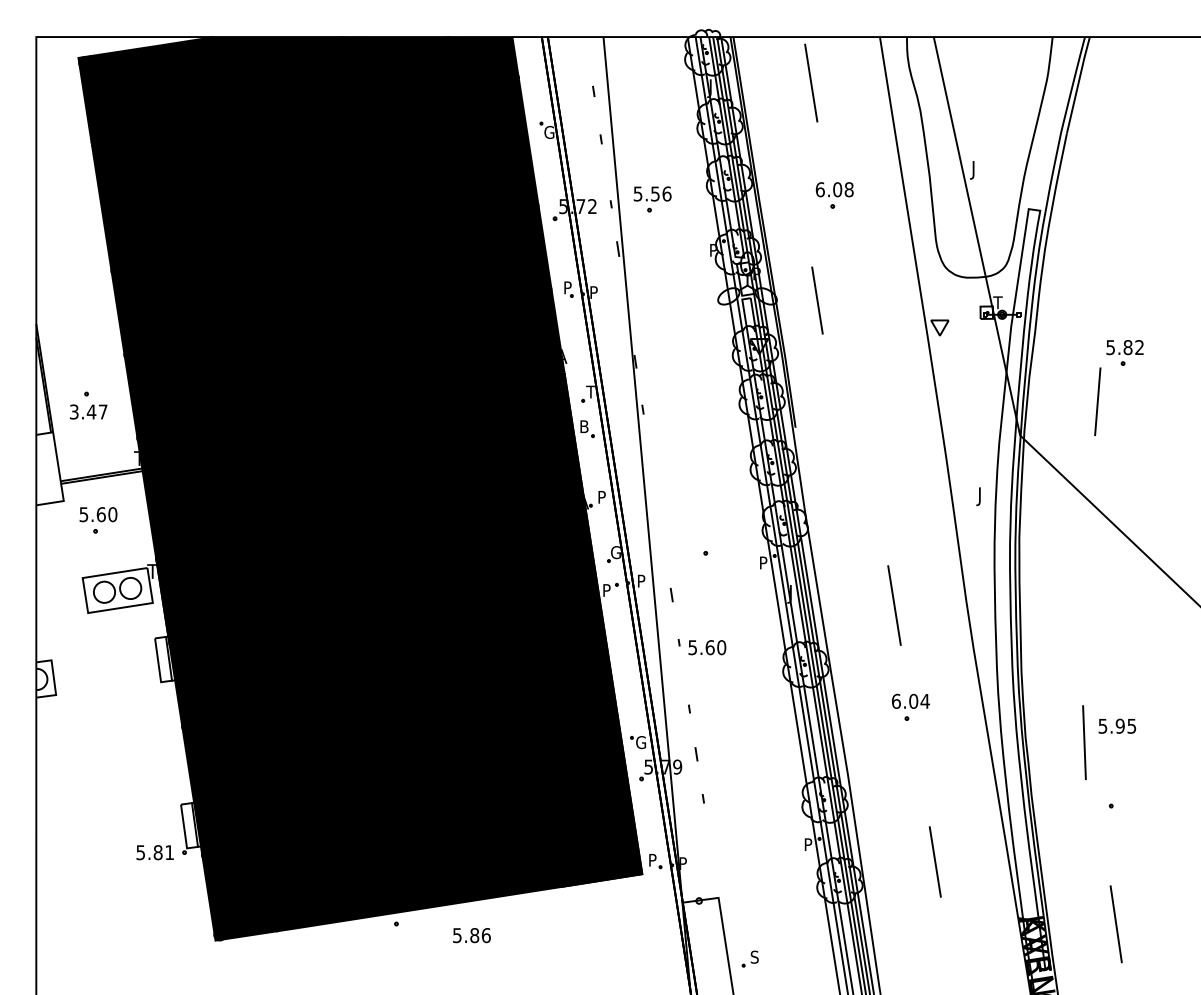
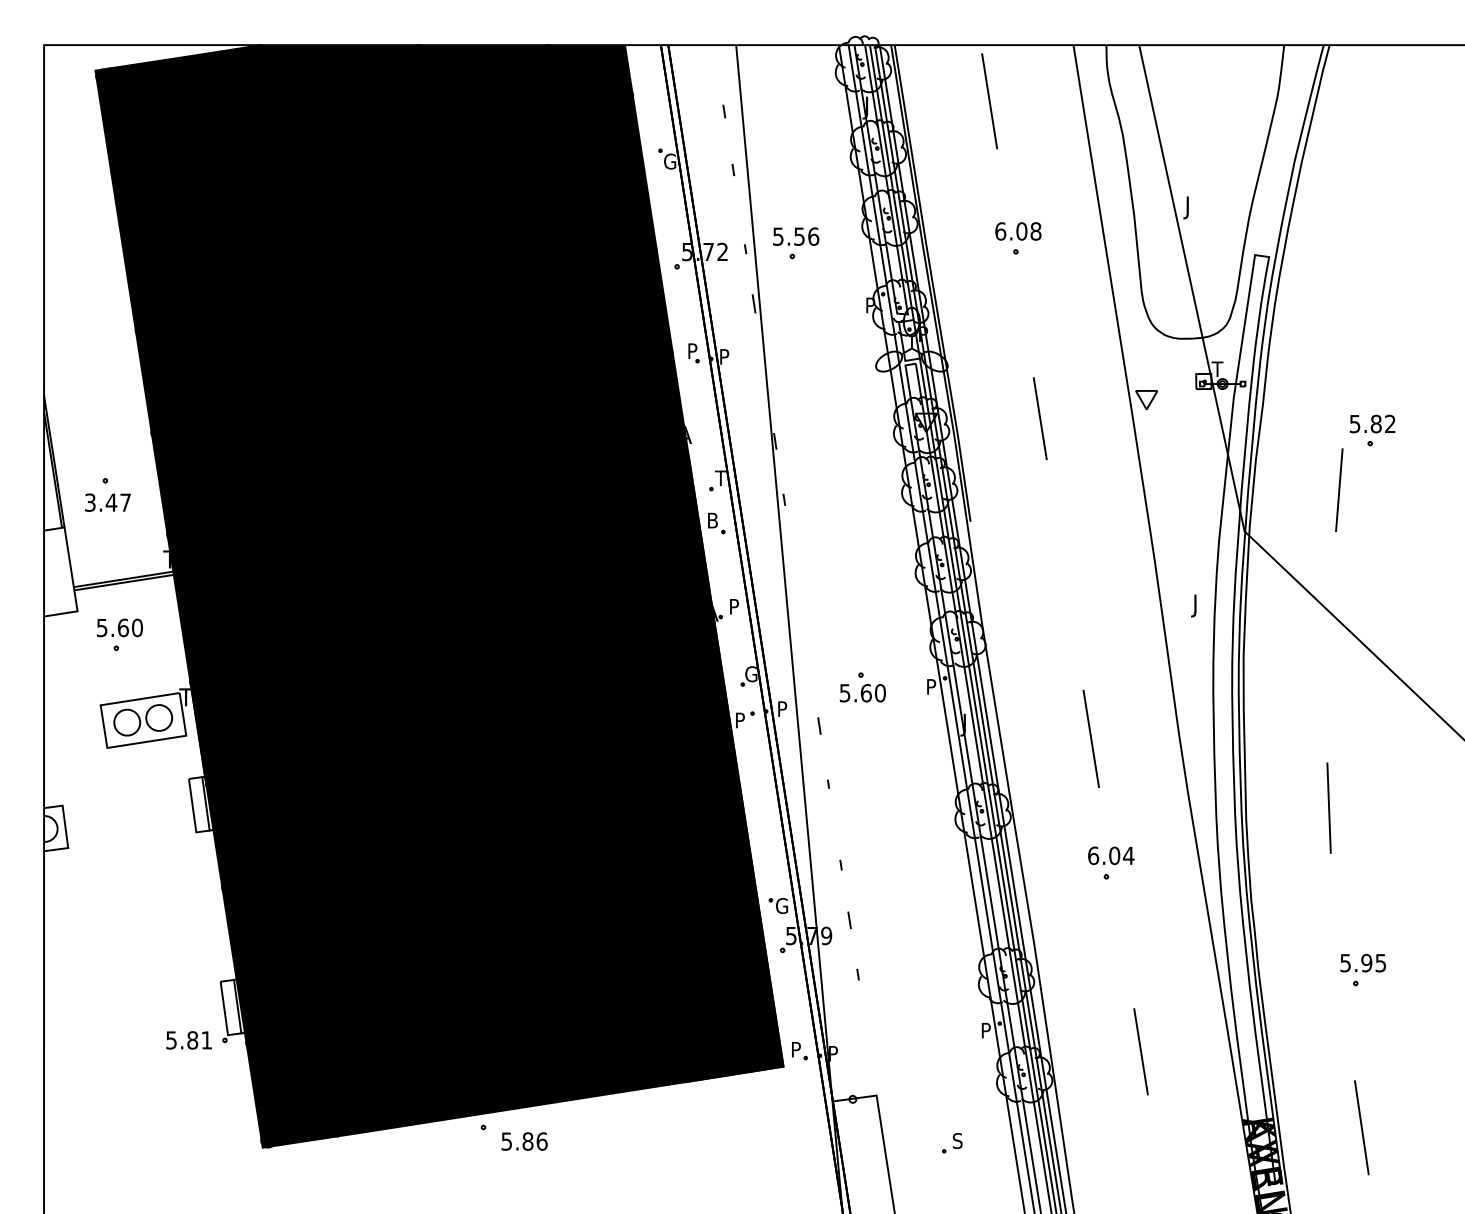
line: (816, 300) -> (1039, 418), moved
text: (707, 647) -> (862, 693), moved
text: (1116, 726) -> (1362, 963), moved
line: (1084, 742) -> (1328, 807), moved
text: (471, 935) -> (524, 1141), moved
part: (750, 959) -> (952, 1143), moved

